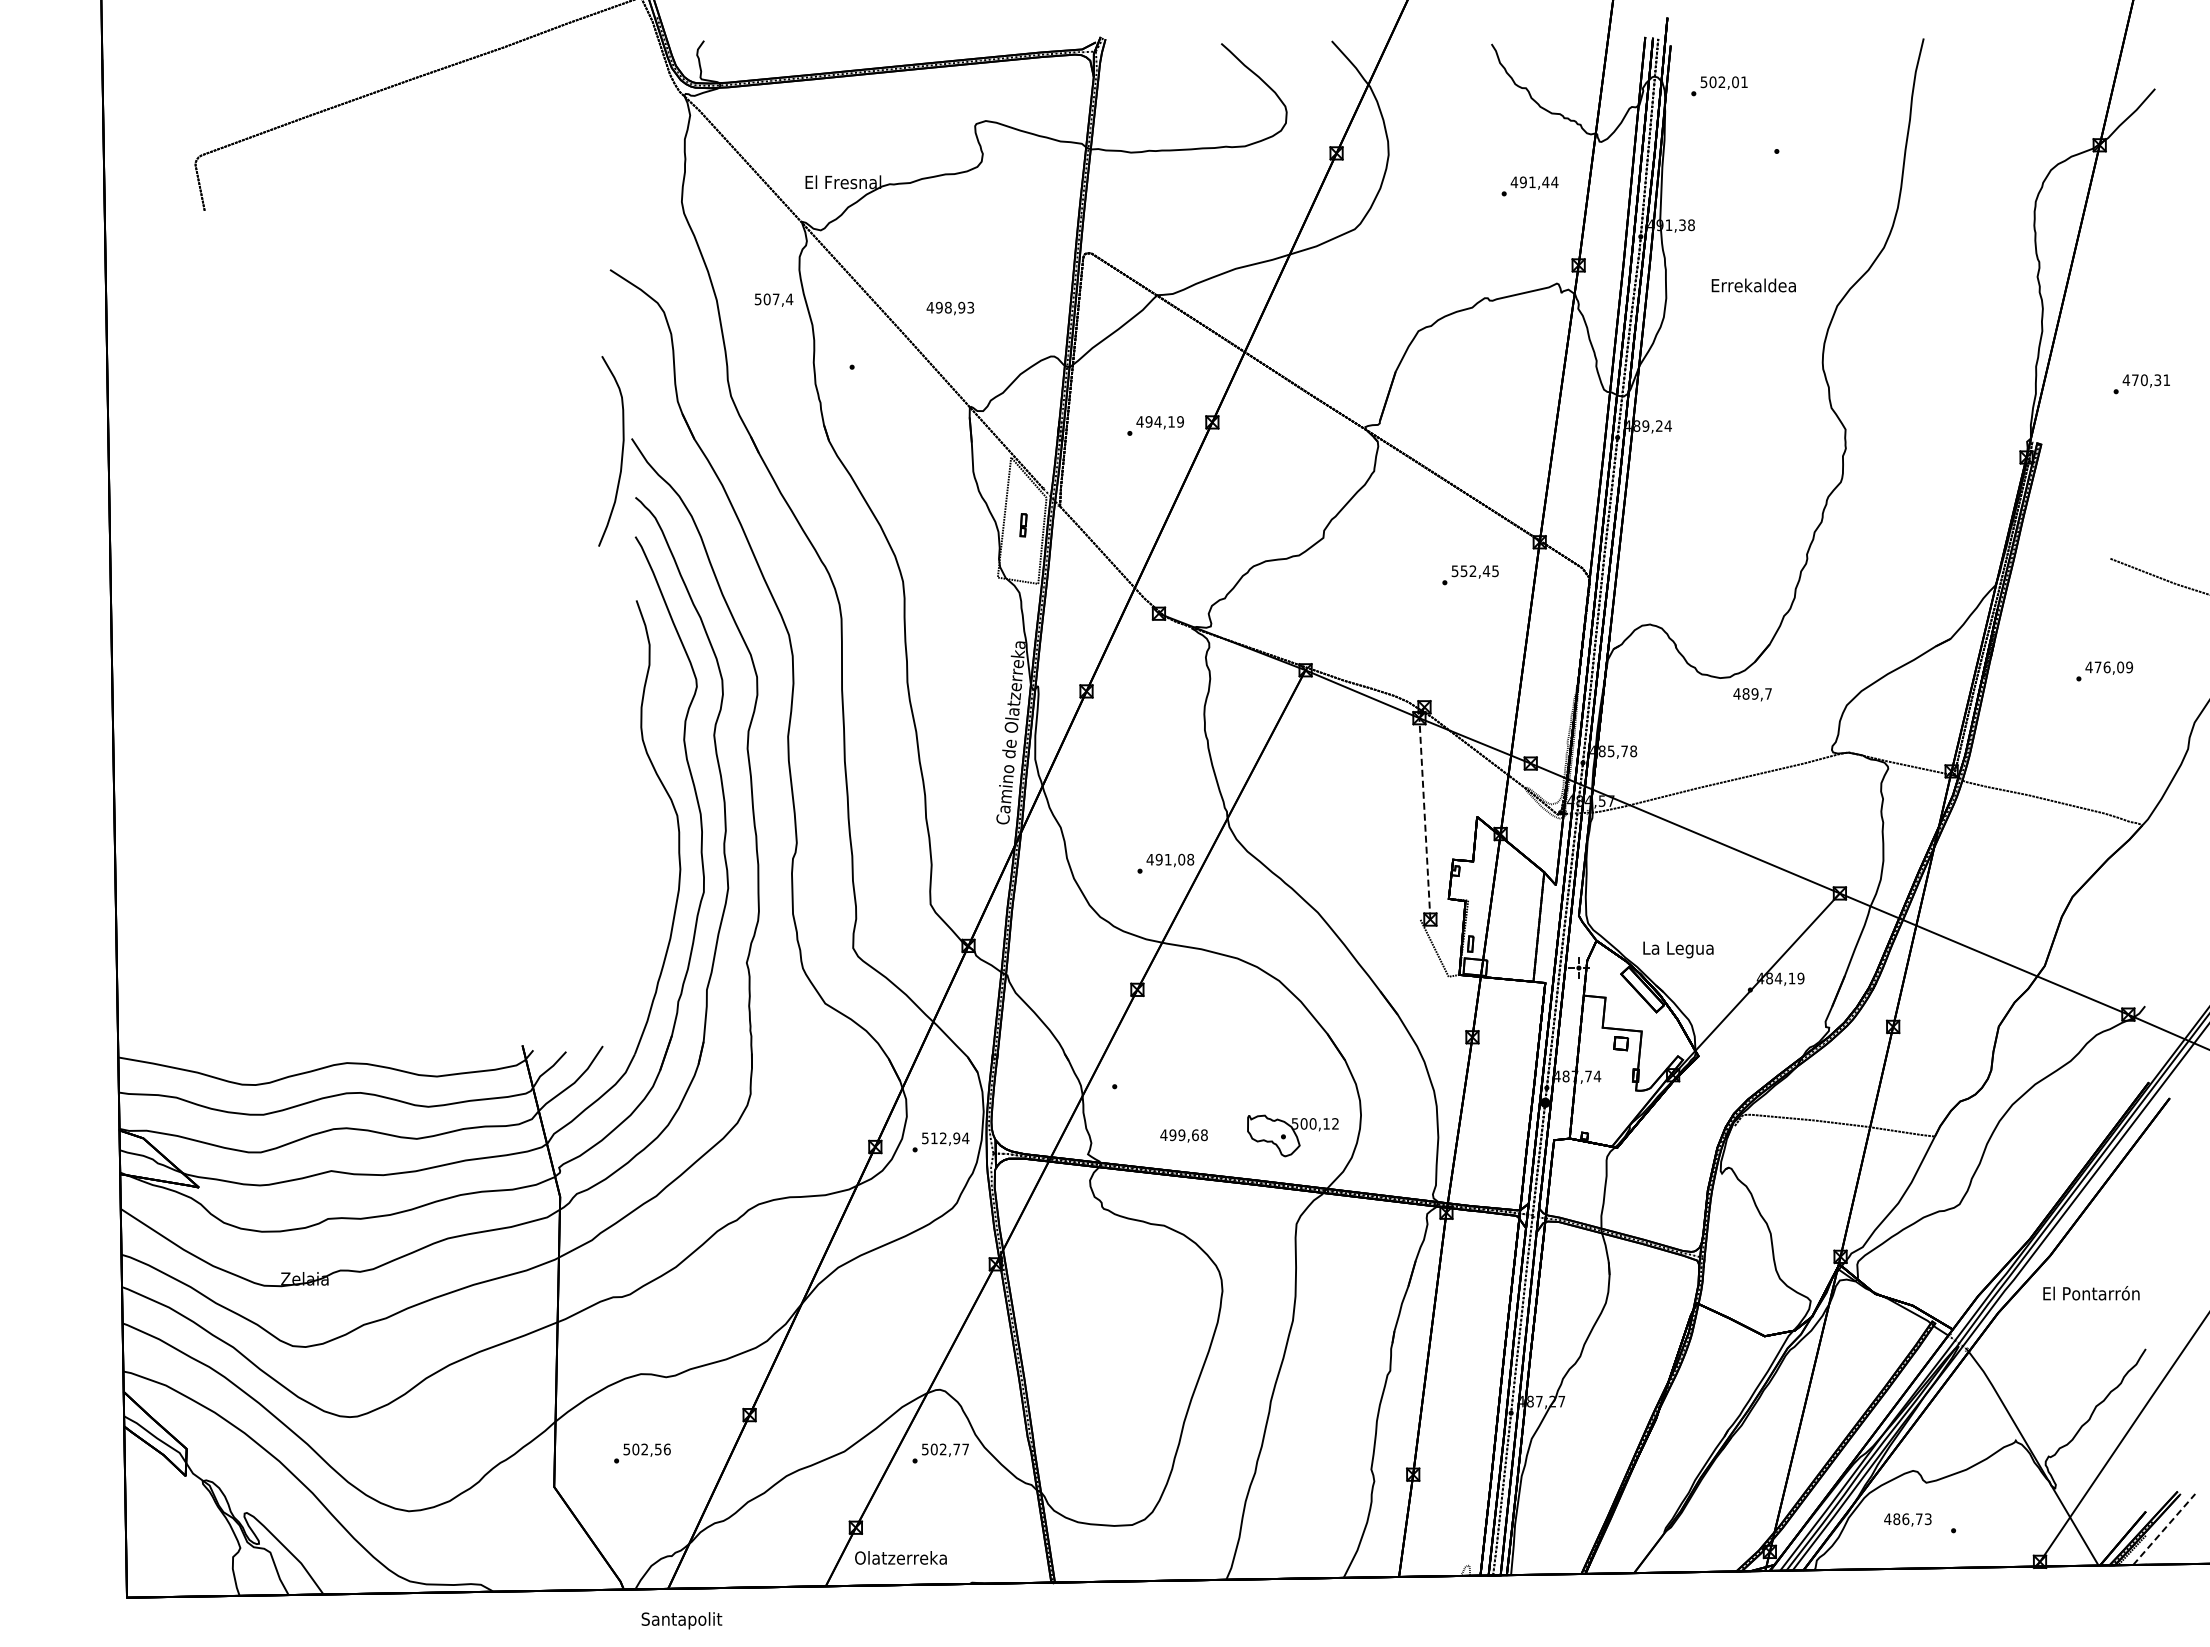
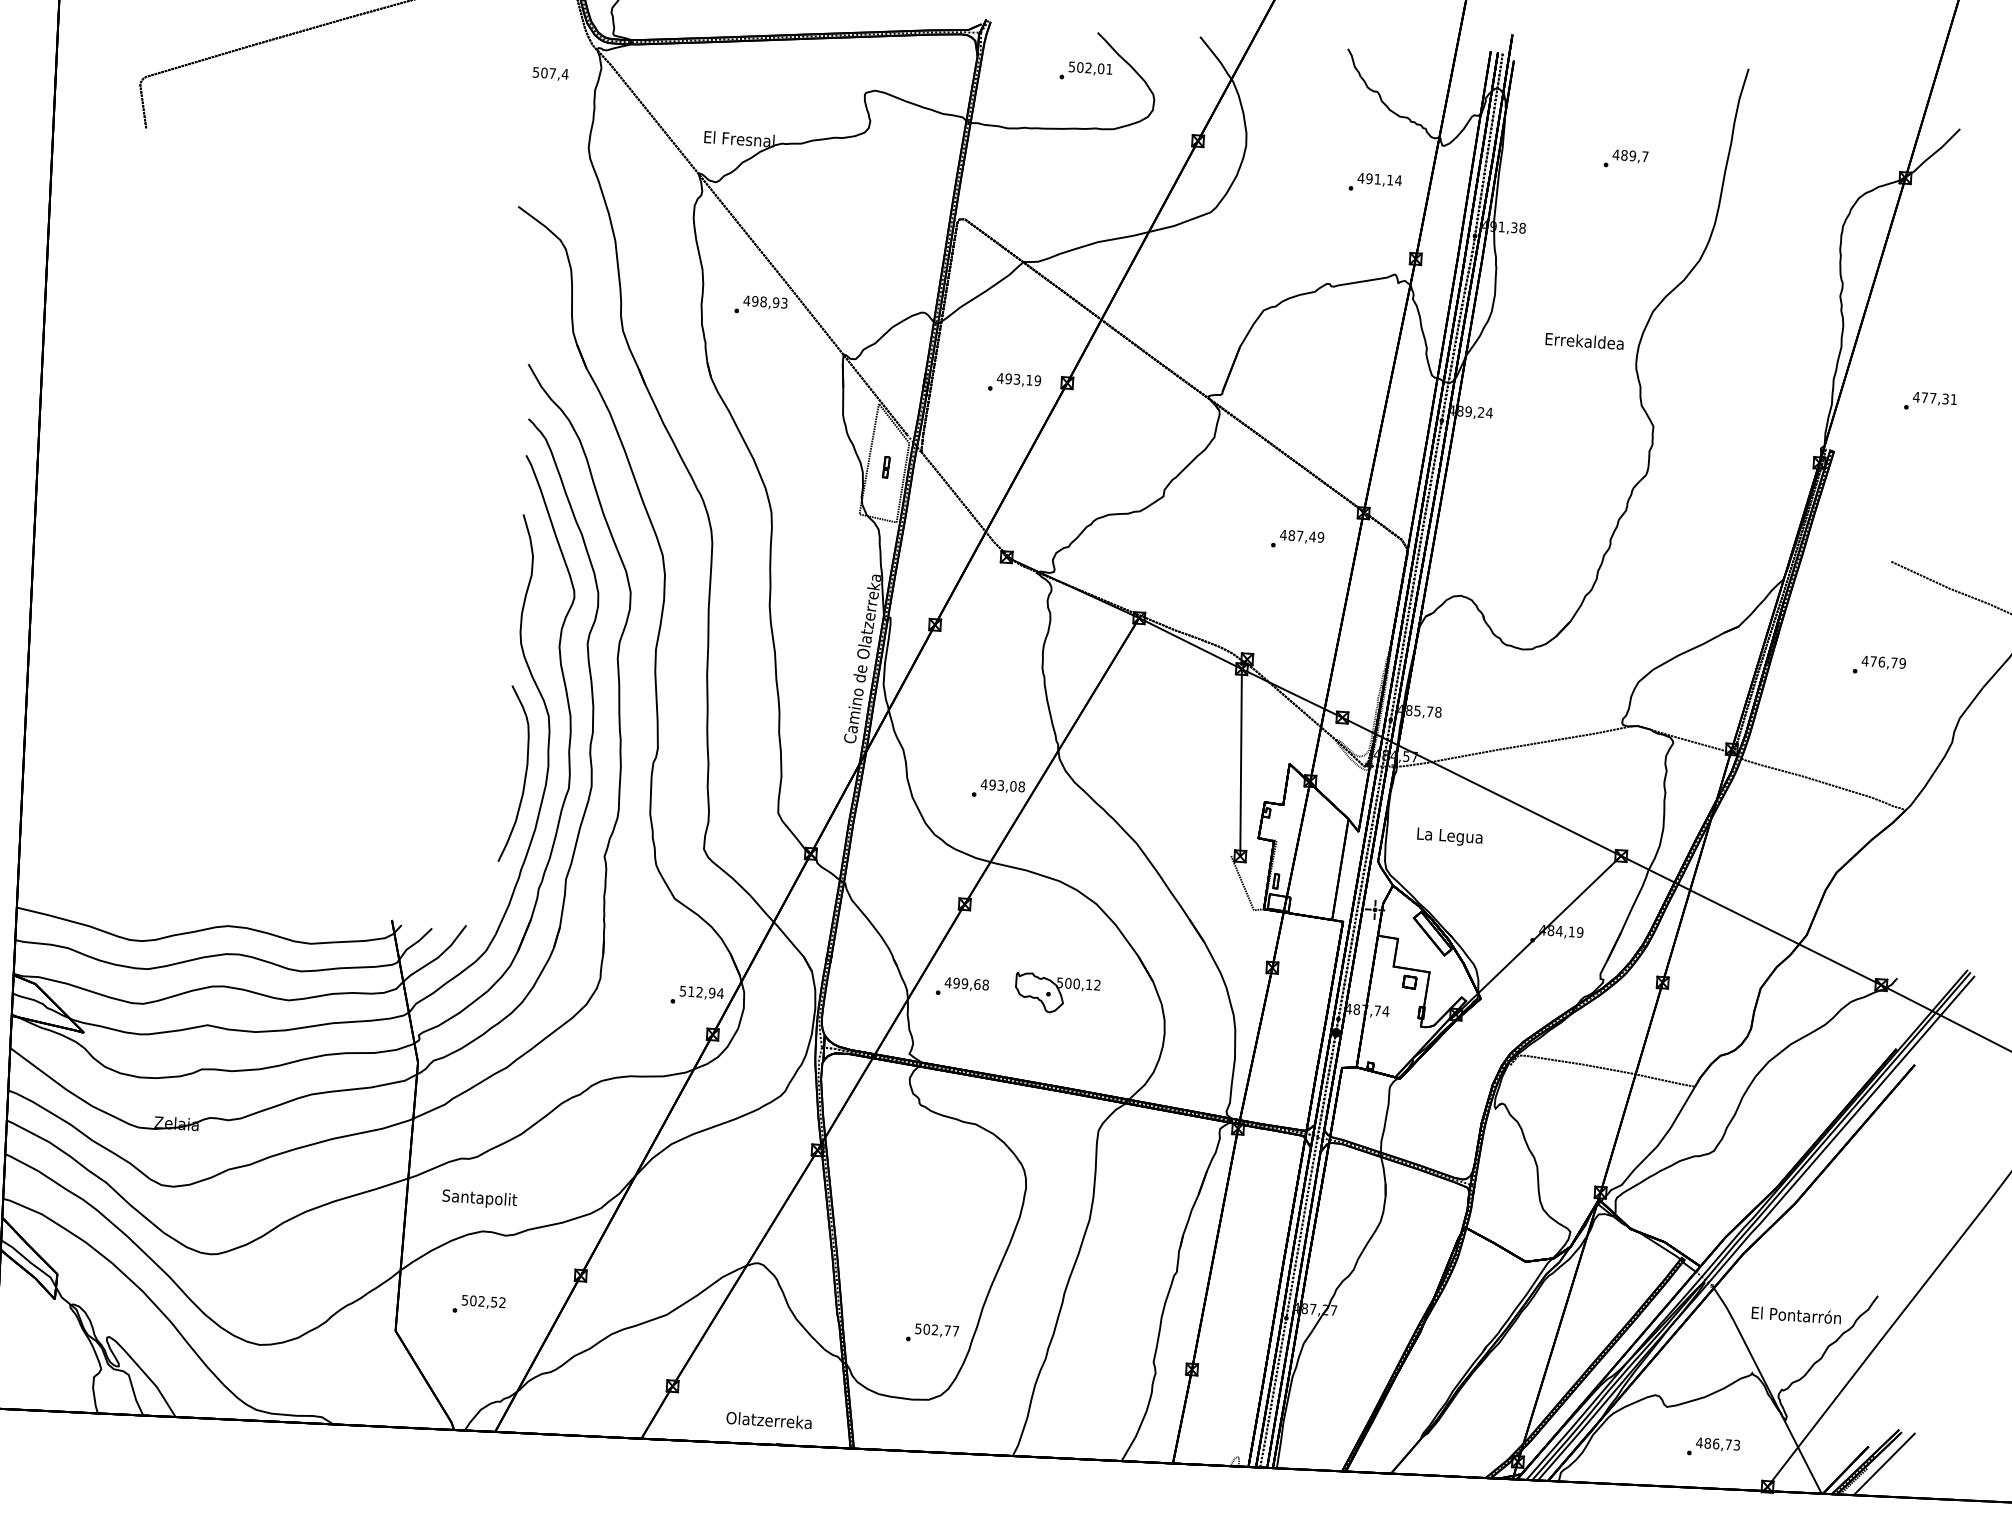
text: (1719, 86) -> (1086, 71), moved
text: (1545, 182) -> (1389, 180), 491,44 -> 491,14
text: (1753, 285) -> (1584, 341), moved
text: (773, 299) -> (550, 73), moved
text: (950, 308) -> (765, 302), moved
text: (2143, 380) -> (1932, 398), 470,31 -> 477,31
text: (1157, 421) -> (1016, 379), 494,19 -> 493,19
curve: (621, 451) -> (524, 774), moved
text: (1474, 571) -> (1301, 536), 552,45 -> 487,49
text: (2120, 667) -> (1894, 663), 476,09 -> 476,79
text: (1752, 694) -> (1630, 156), moved
line: (1424, 818) -> (1240, 762), dashed -> solid
text: (1167, 859) -> (1000, 785), 491,08 -> 493,08
text: (1678, 949) -> (1449, 836), moved
text: (1183, 1135) -> (966, 984), moved
part: (1292, 1135) -> (1056, 993), moved
text: (940, 1142) -> (696, 995), moved
text: (2091, 1293) -> (1796, 1315), moved
text: (666, 1449) -> (501, 1302), 502,56 -> 502,52
text: (940, 1453) -> (932, 1333), moved
text: (1907, 1519) -> (1717, 1444), moved
line: (2164, 1529) -> (1884, 1464), dashed -> solid
text: (900, 1557) -> (768, 1419), moved
text: (681, 1620) -> (479, 1198), moved

